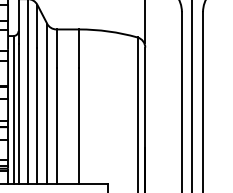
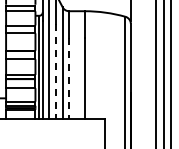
line: (36, 116) -> (55, 71), solid -> dashed
line: (57, 126) -> (69, 78), solid -> dashed

